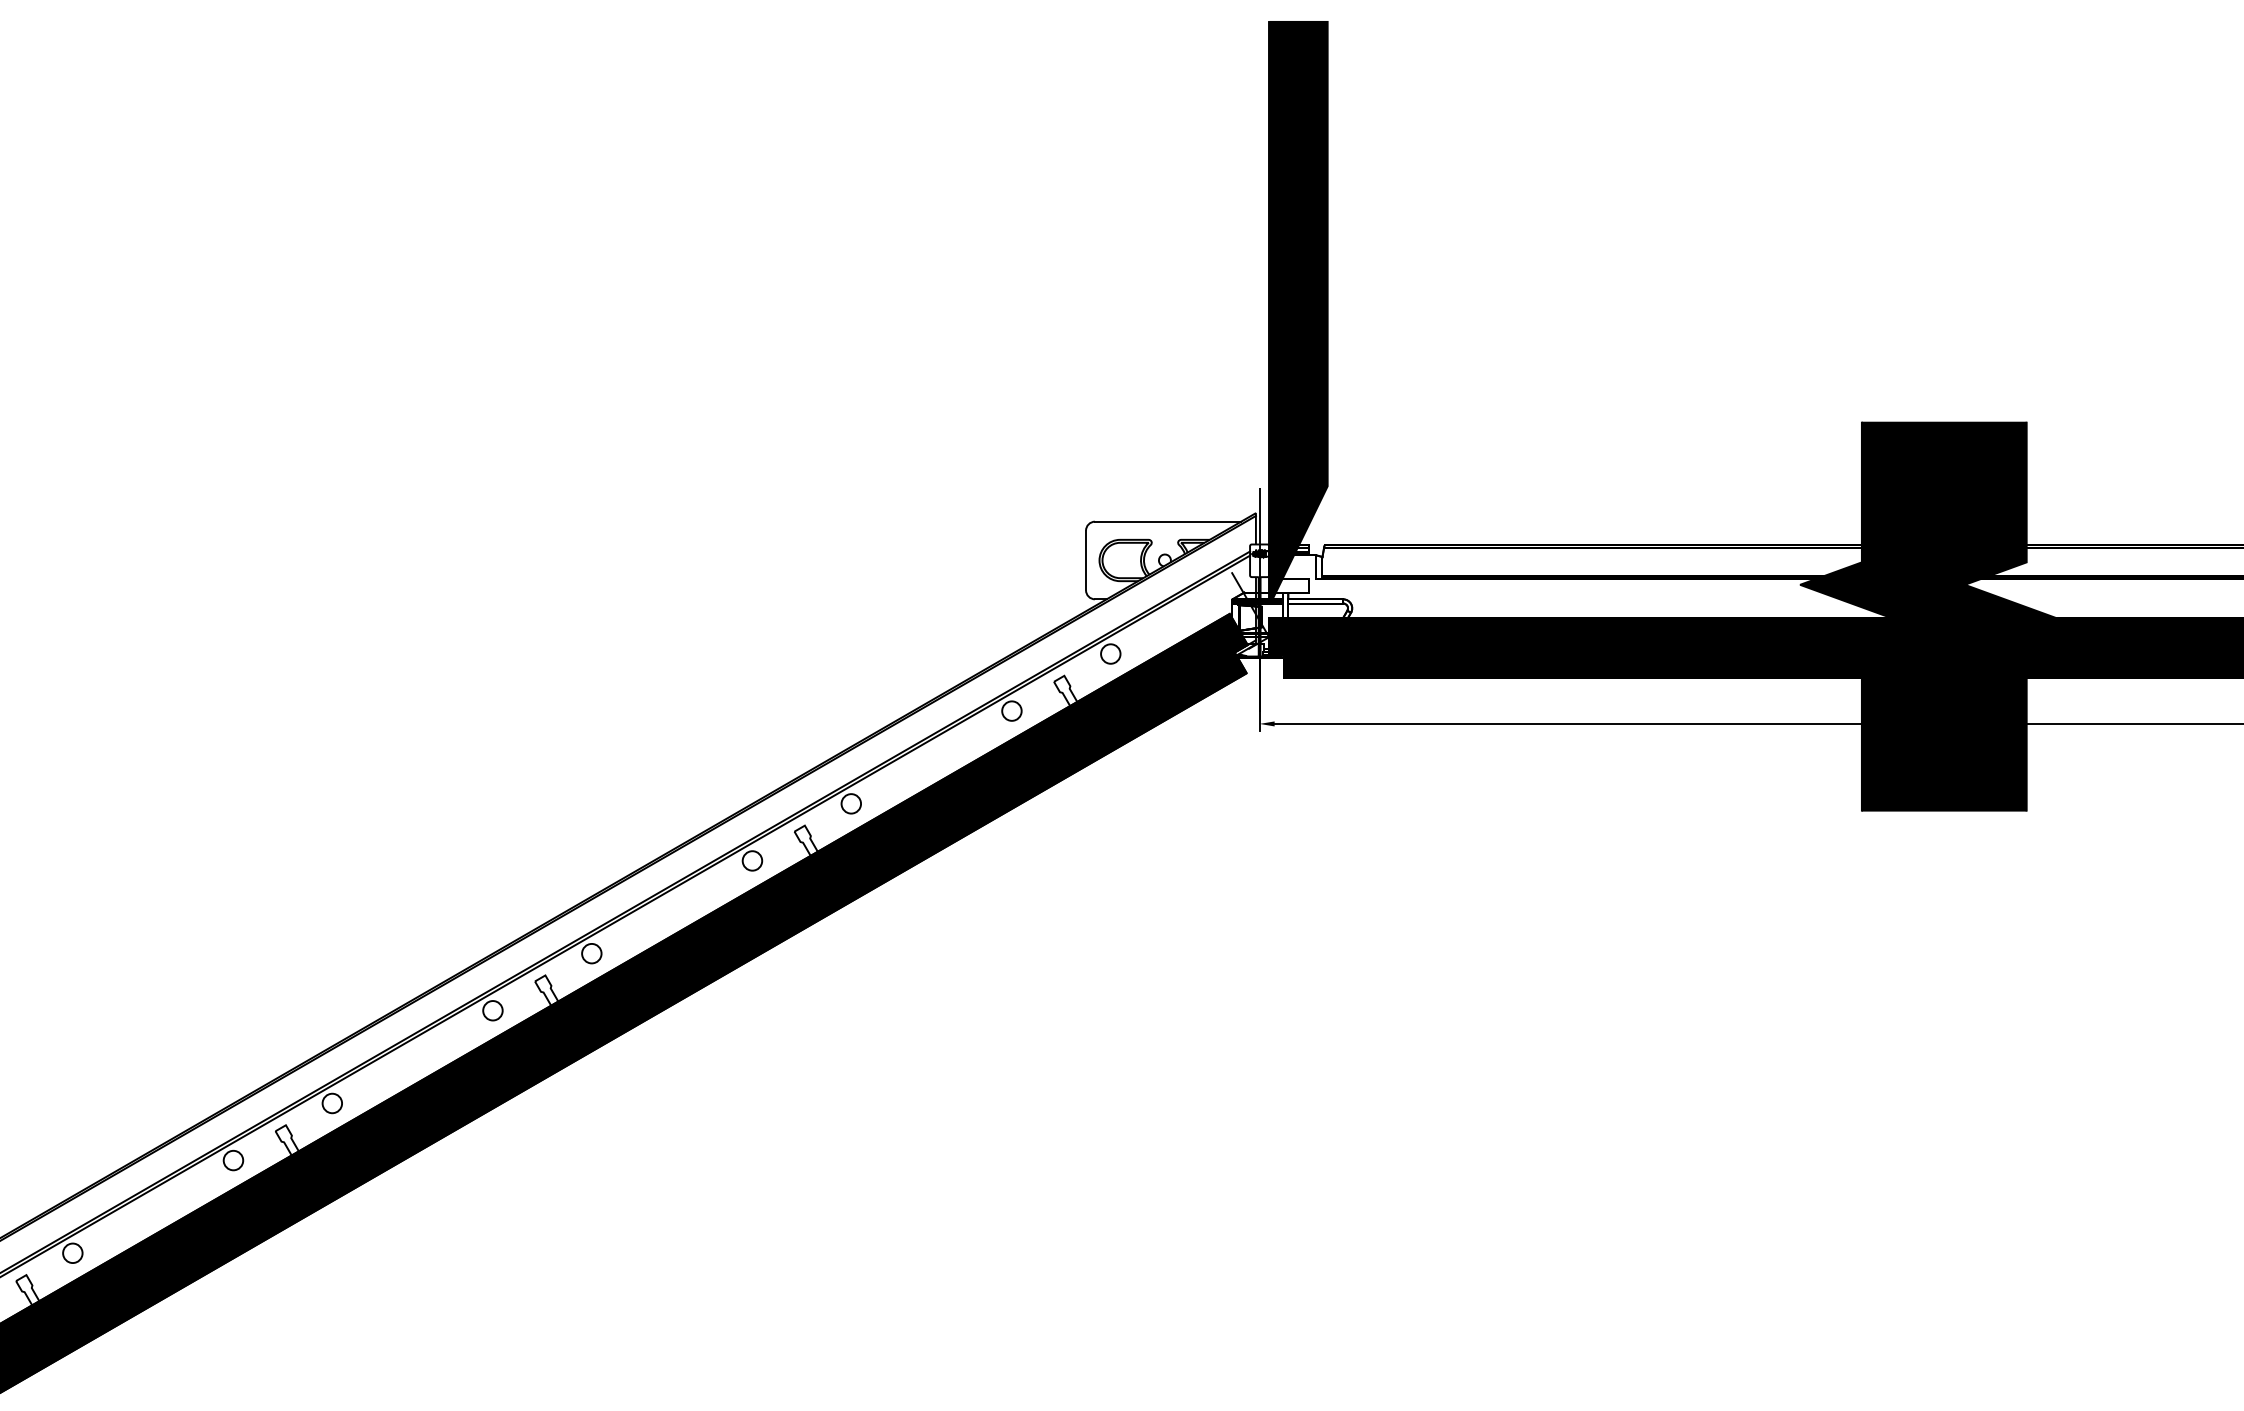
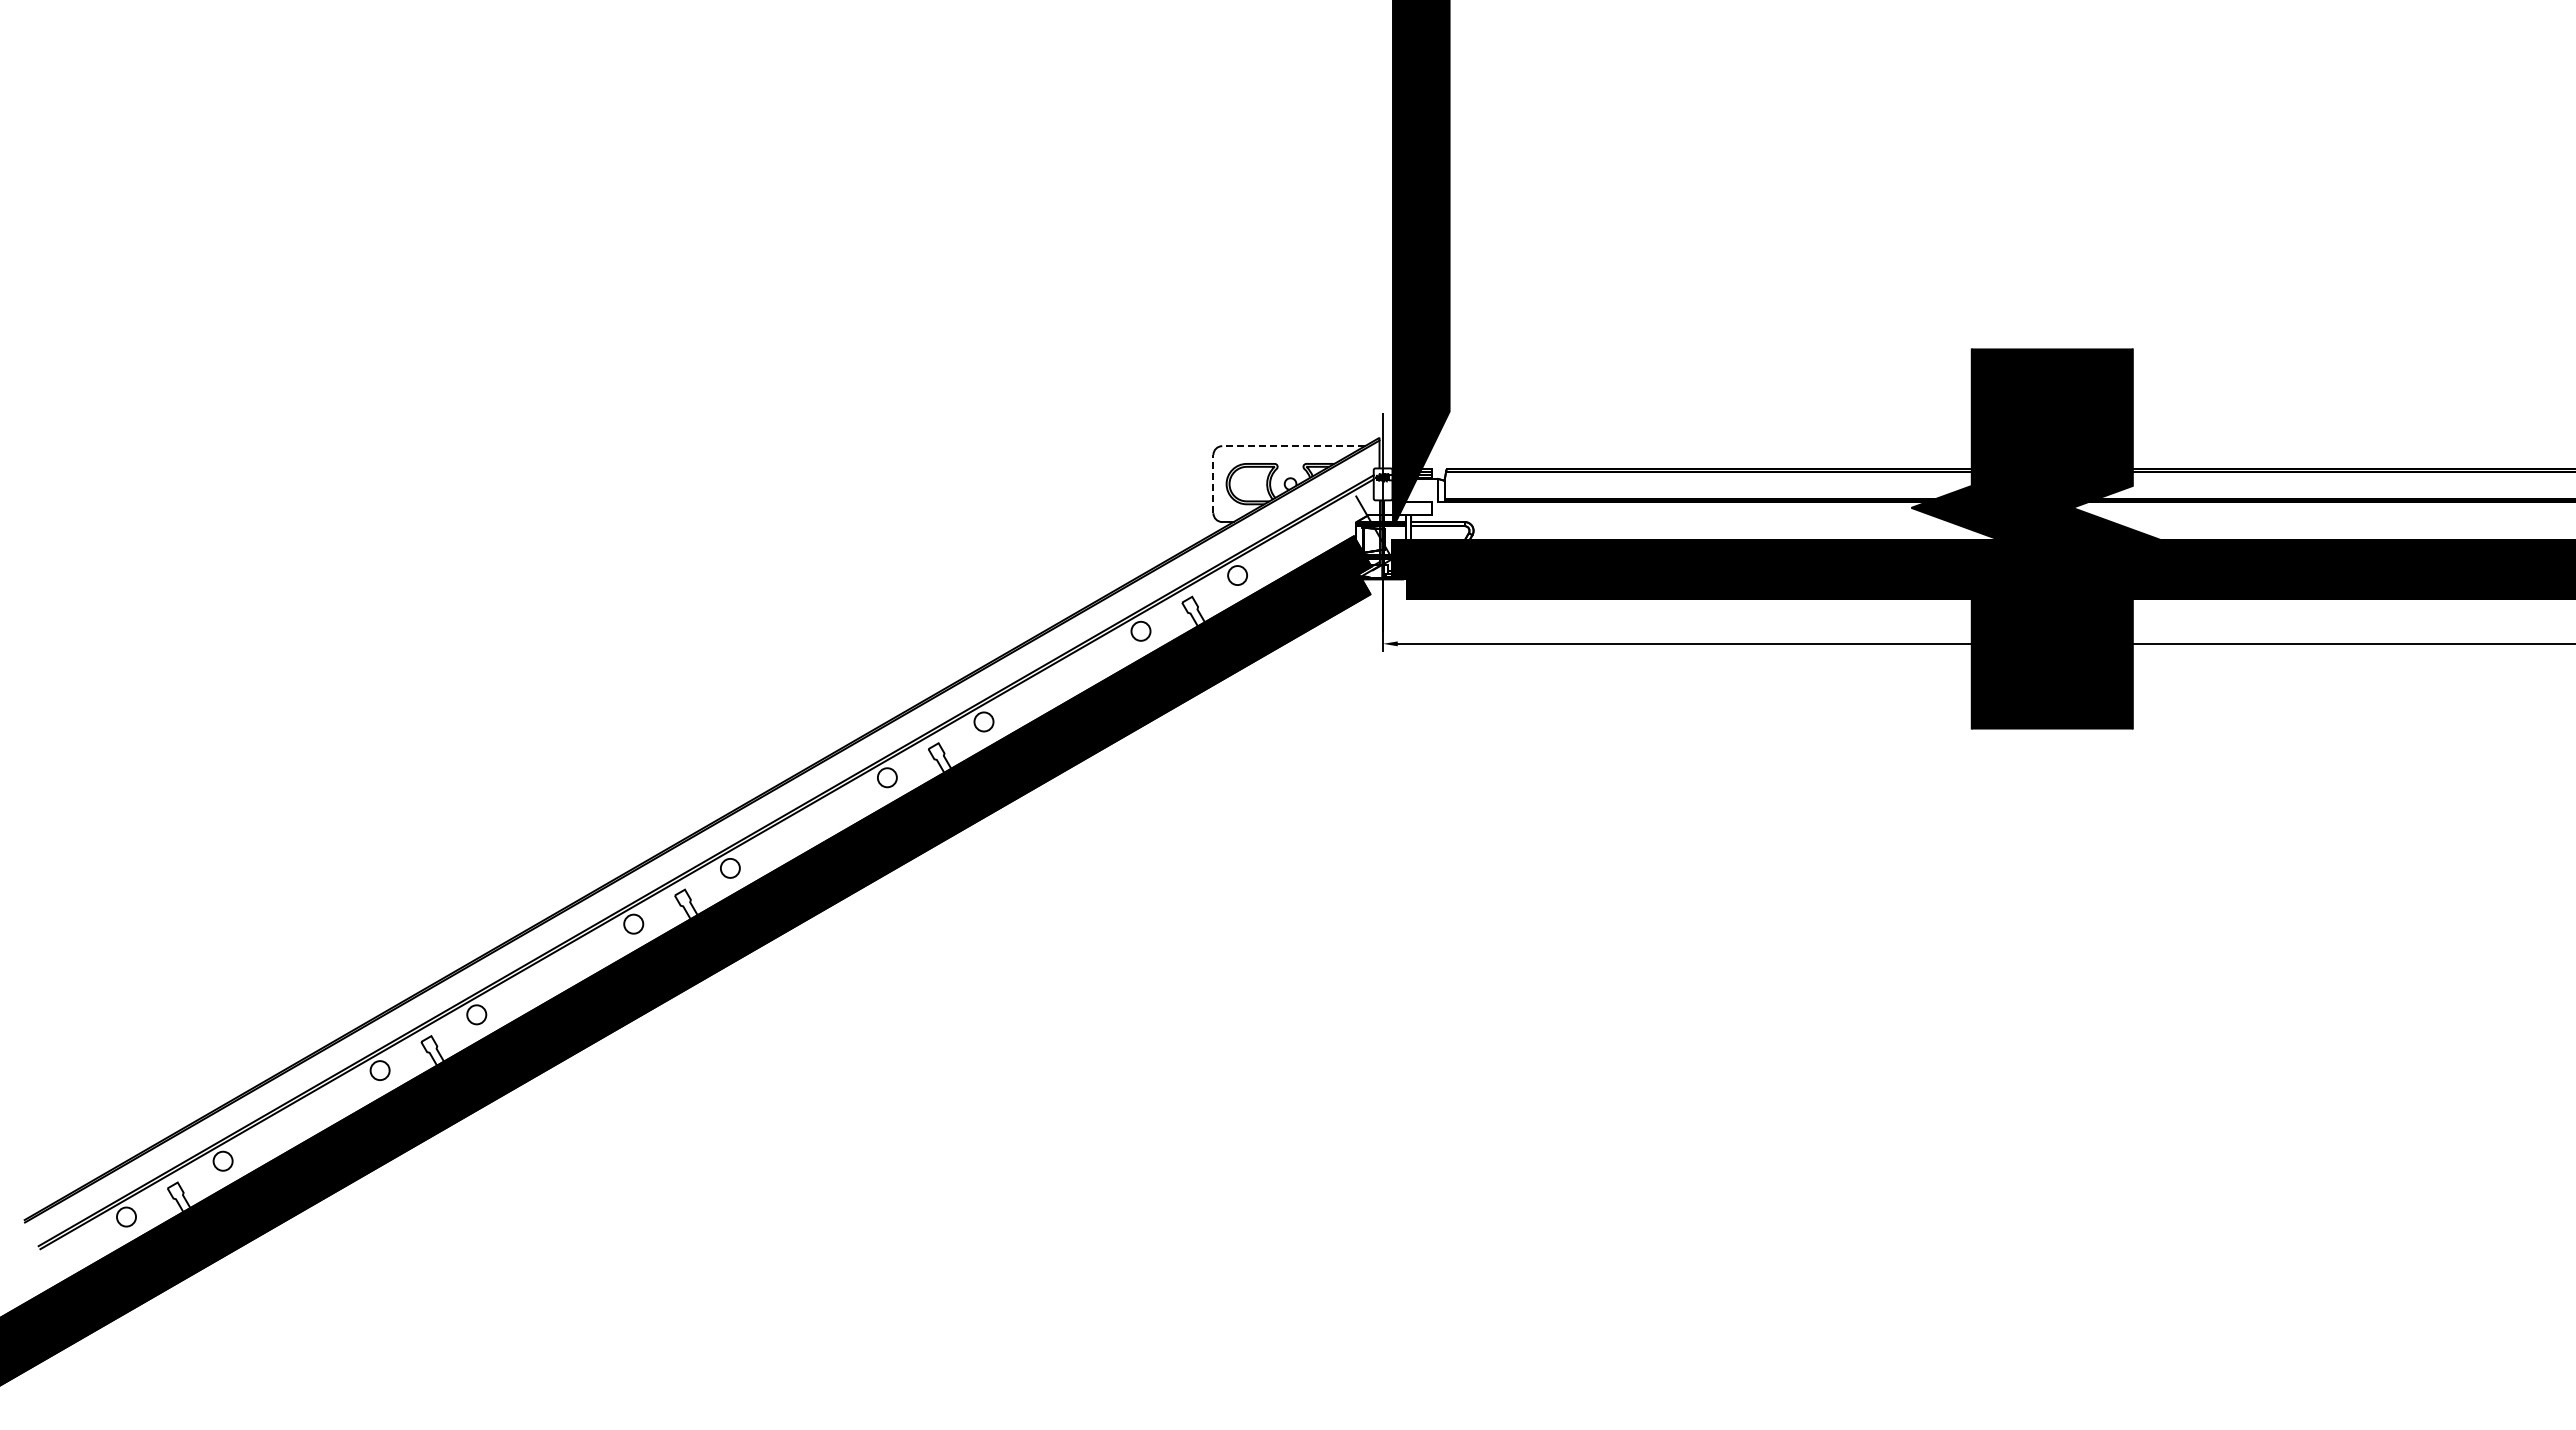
line: (1167, 522) -> (1293, 446), solid -> dashed
line: (1086, 559) -> (1213, 483), solid -> dashed

